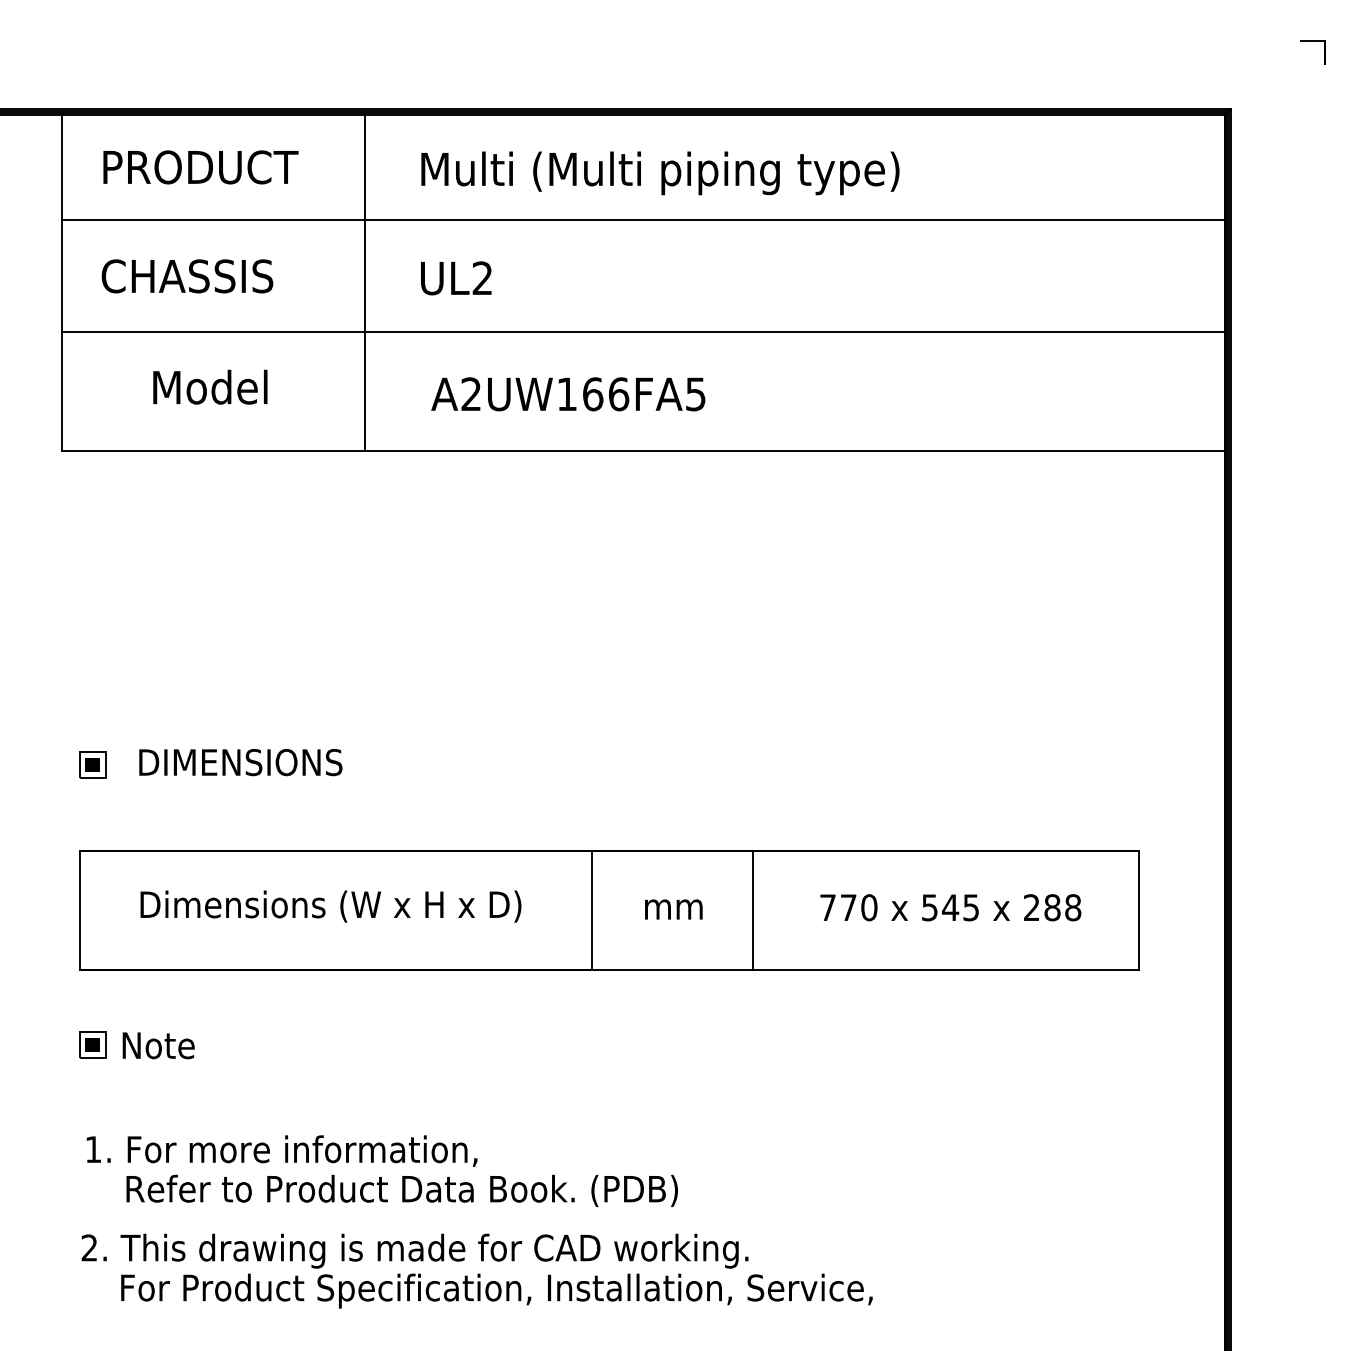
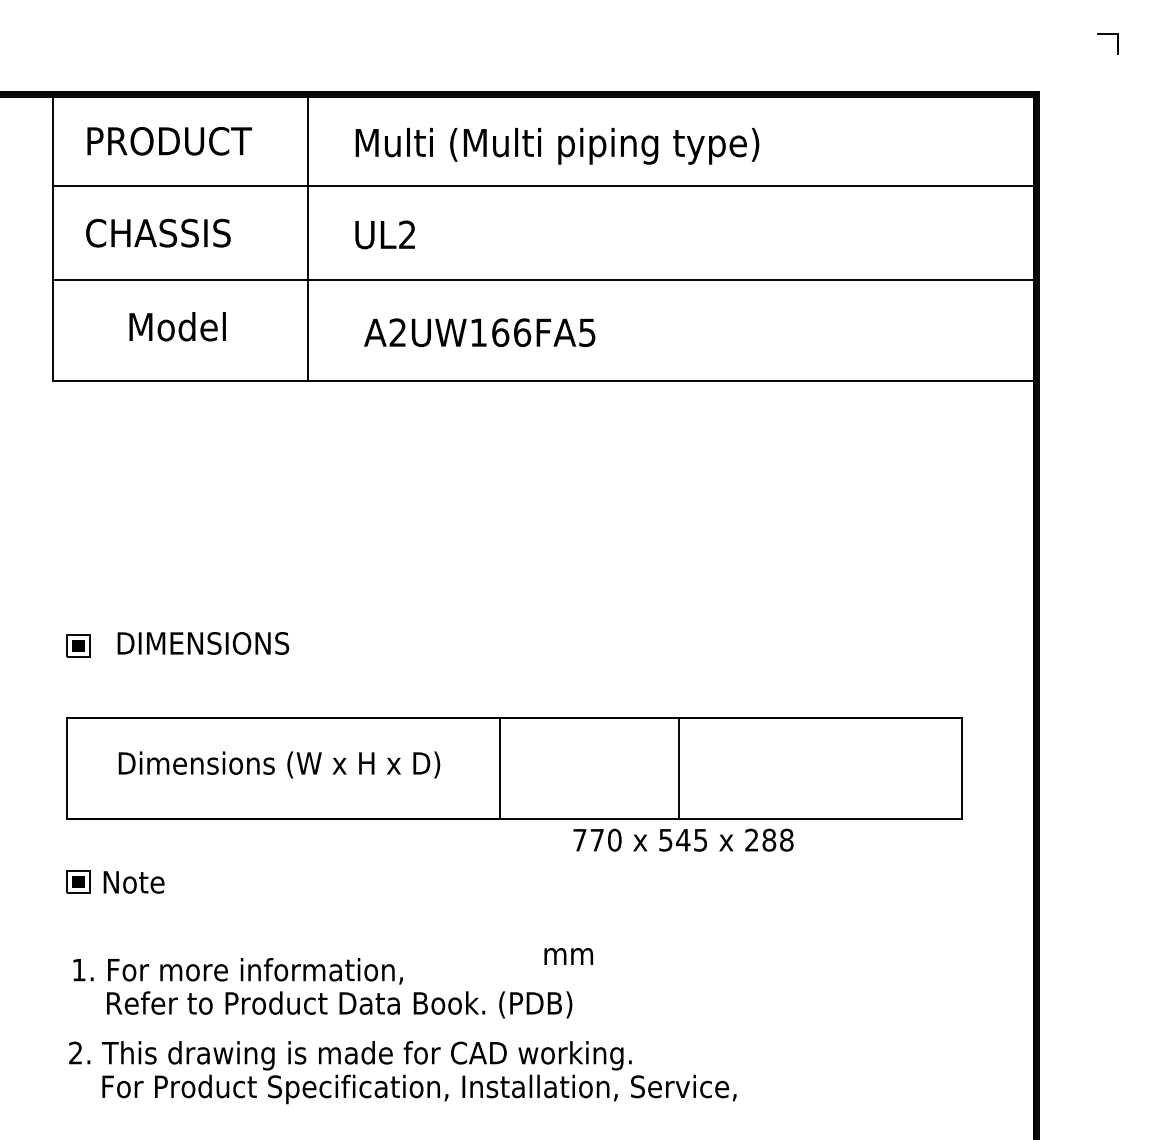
text: (950, 907) -> (683, 840), moved
text: (673, 909) -> (568, 956), moved
line: (752, 910) -> (679, 768), moved

